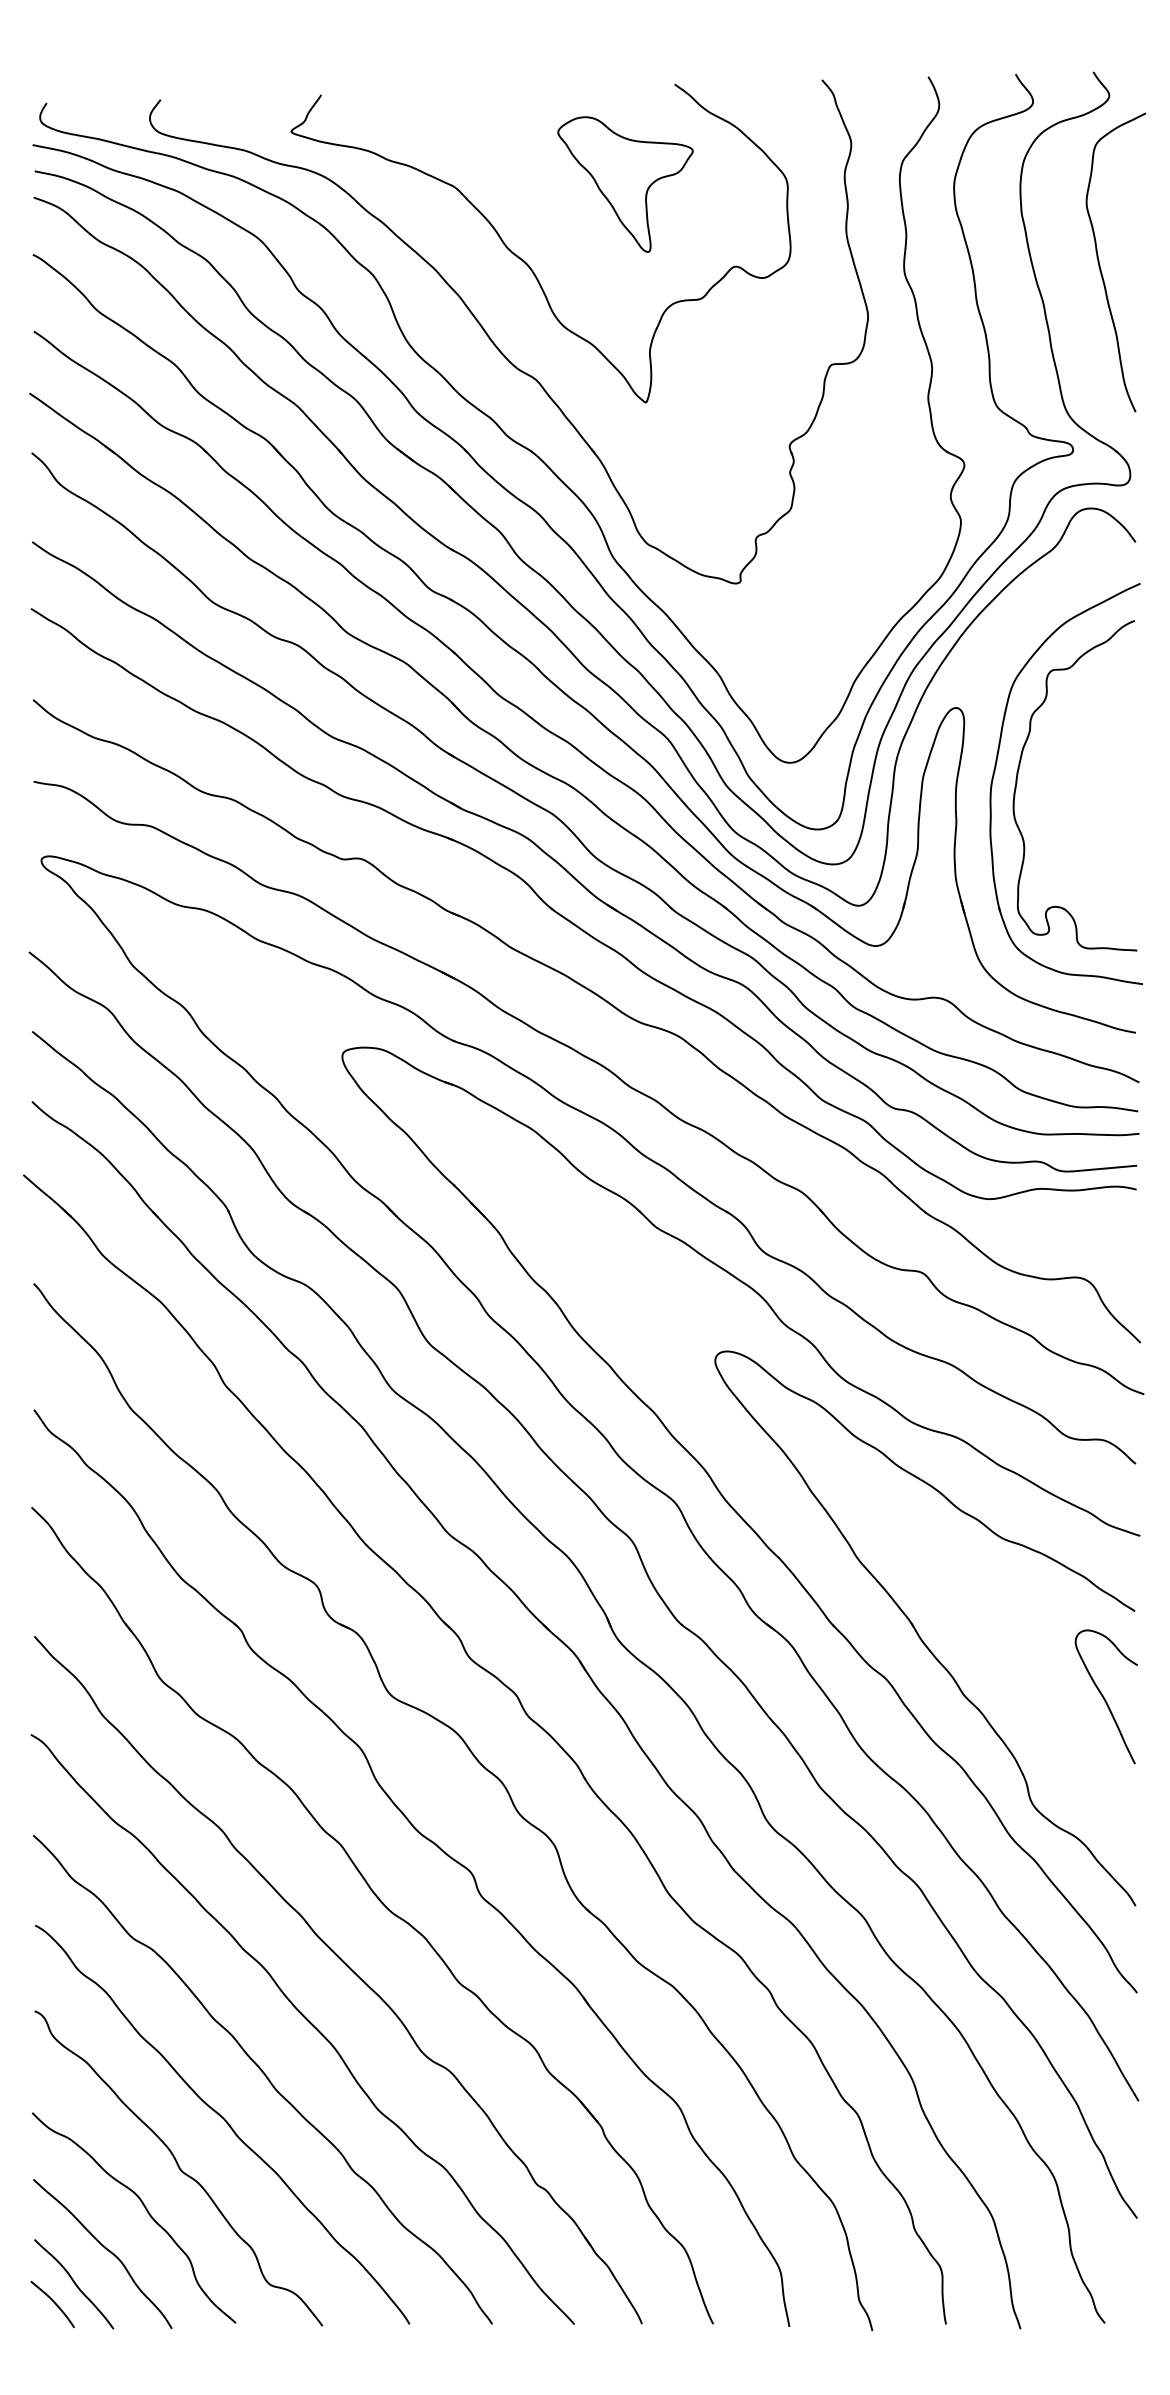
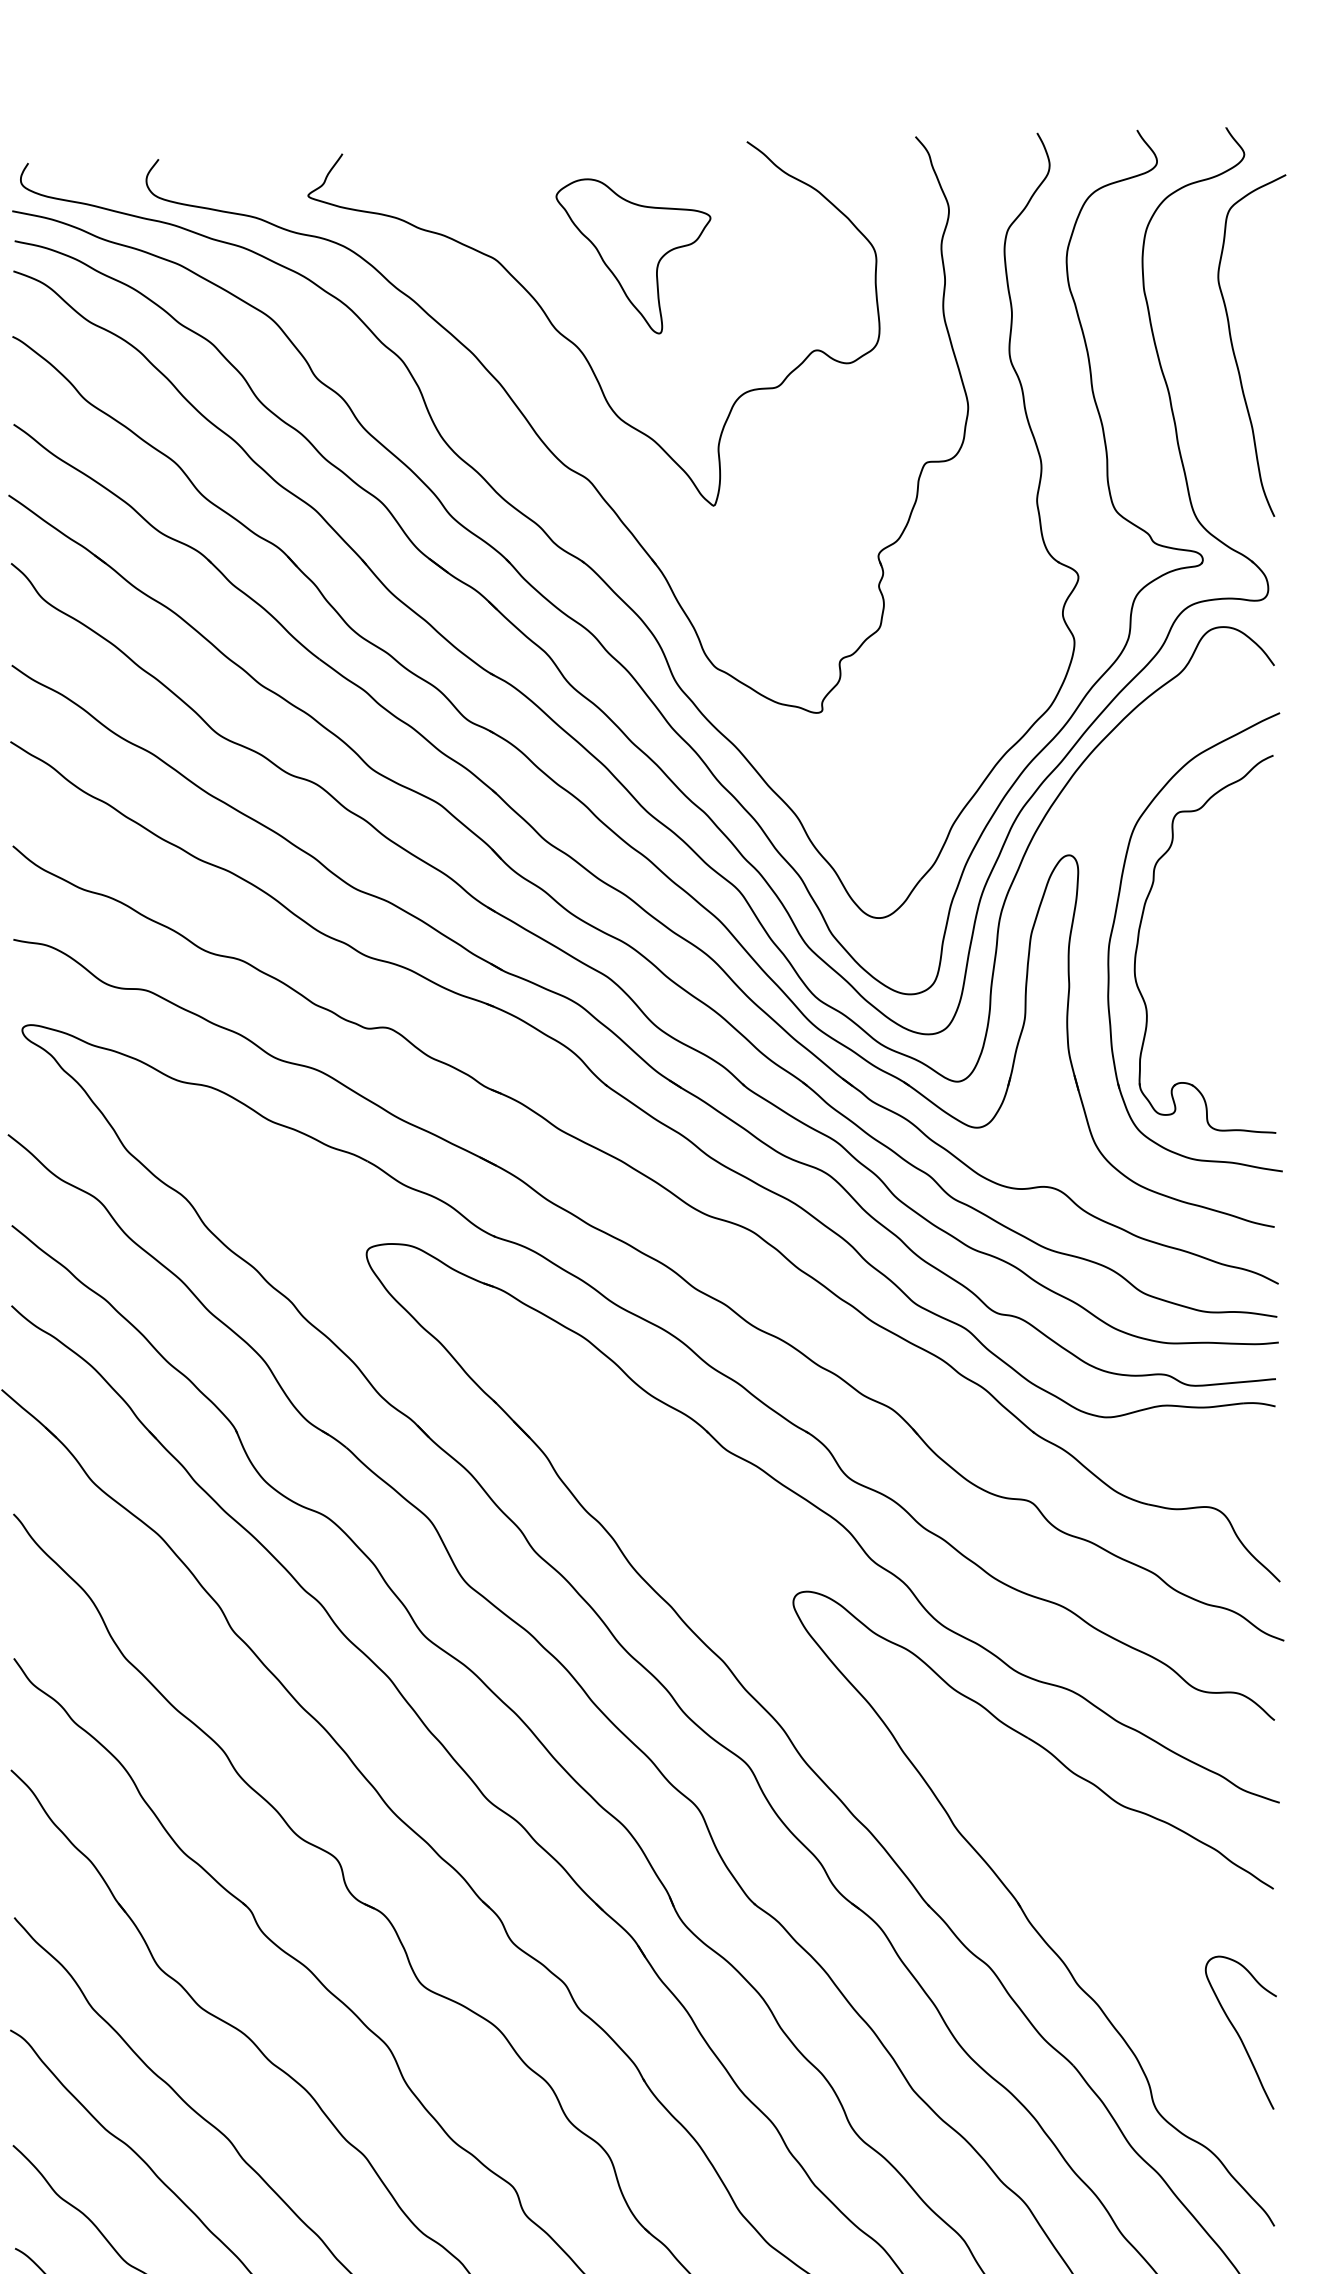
part: (625, 184) -> (633, 256), moved
curve: (1104, 1697) -> (1238, 2033), moved

